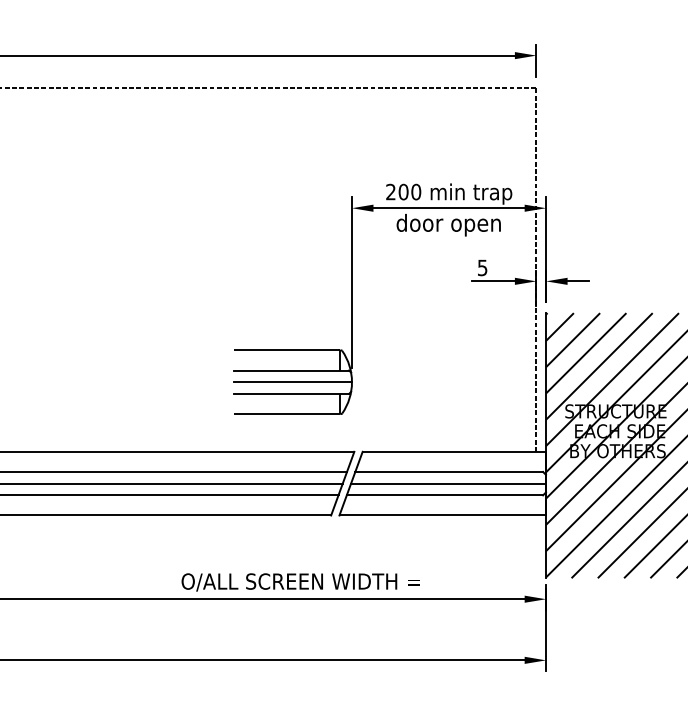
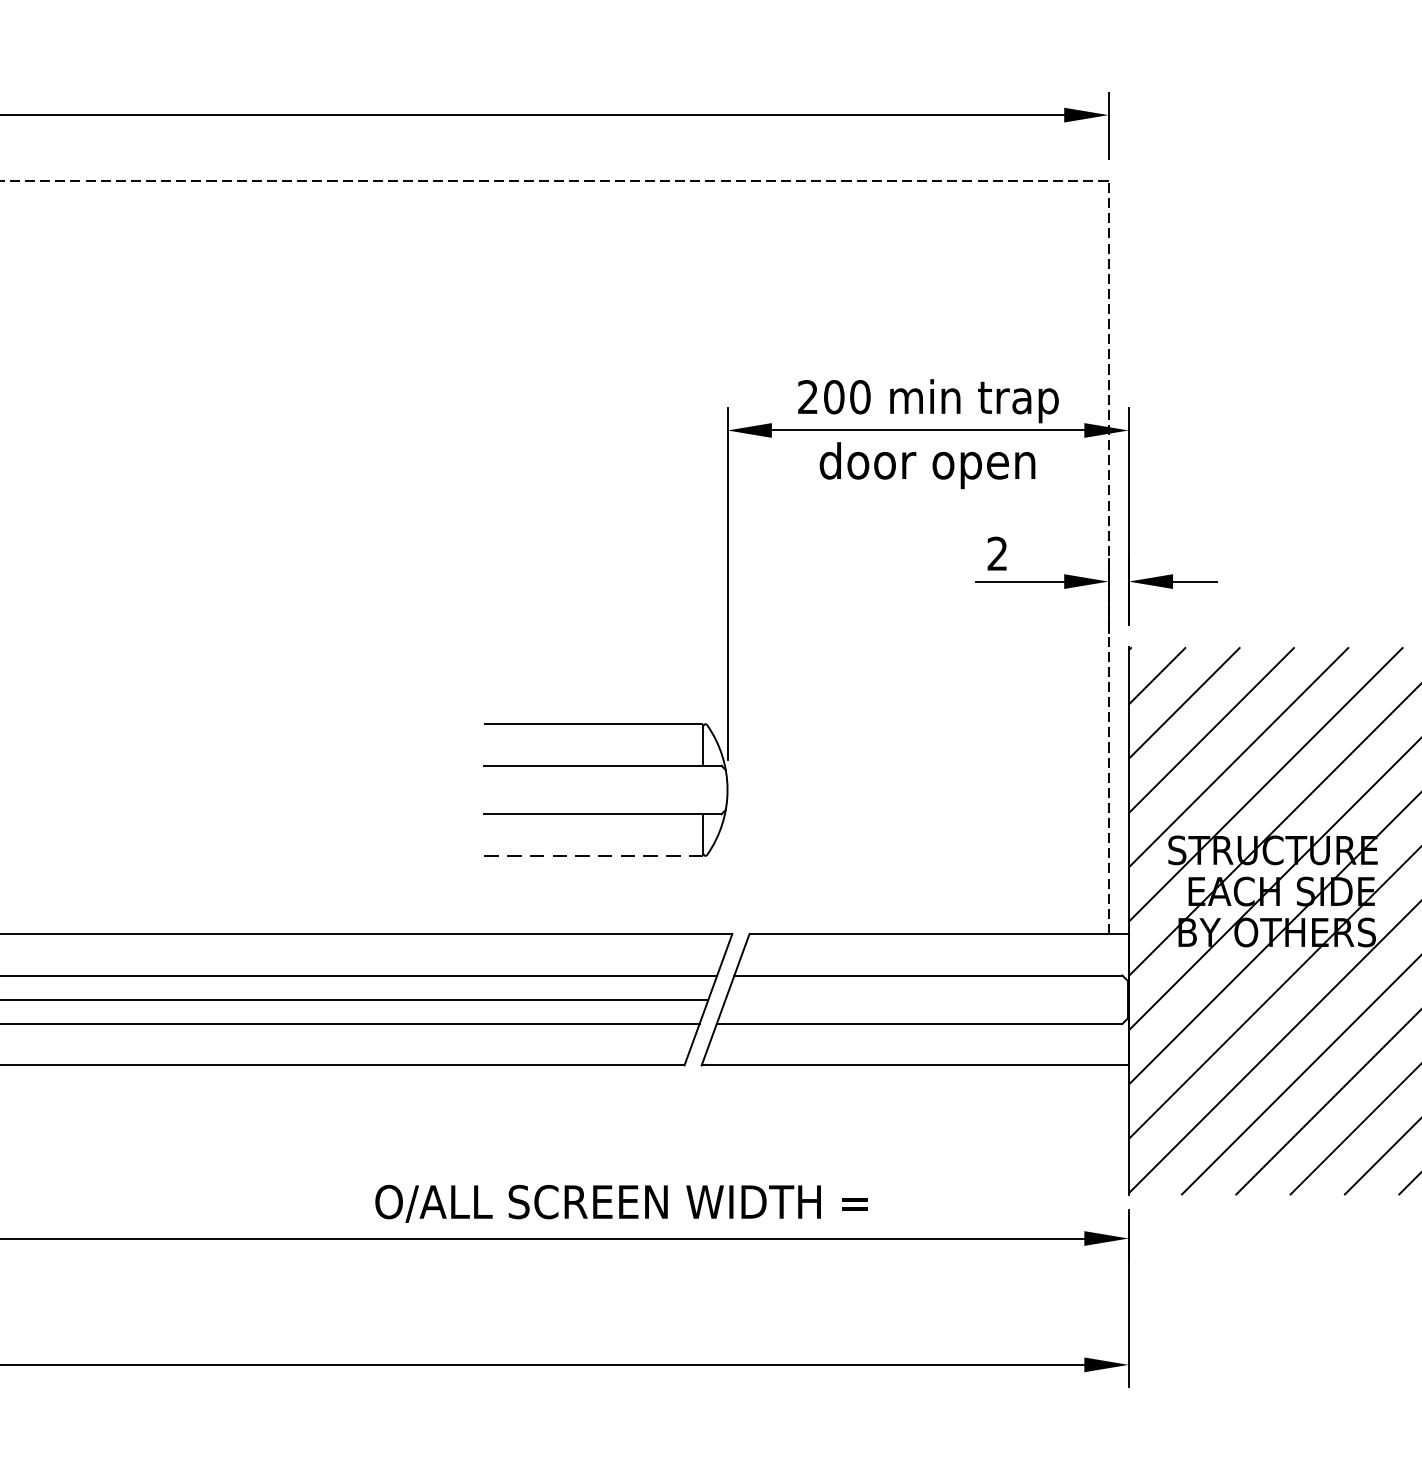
text: (482, 267) -> (997, 552), 5 -> 2
line: (293, 382) -> (606, 790), removed
line: (286, 414) -> (592, 856), solid -> dashed
line: (448, 483) -> (926, 999), removed

